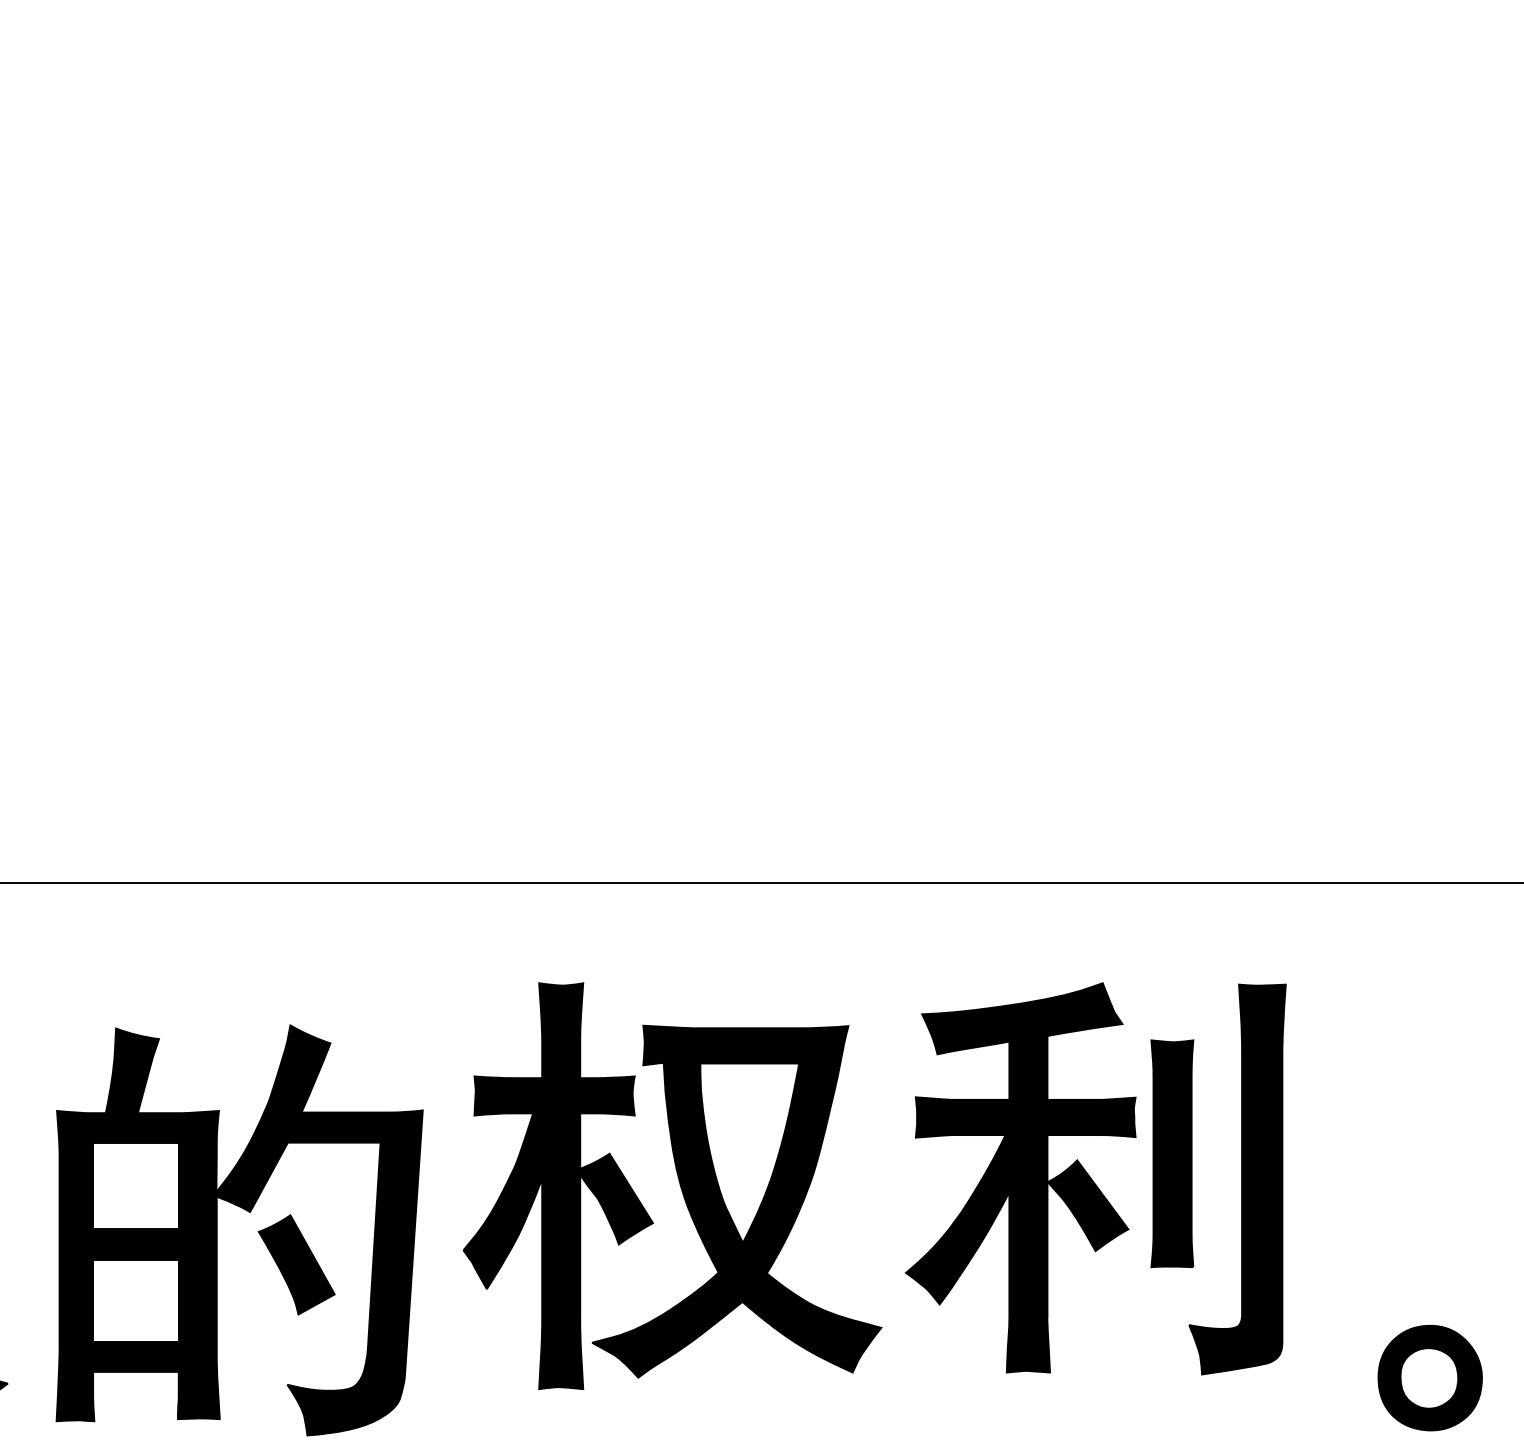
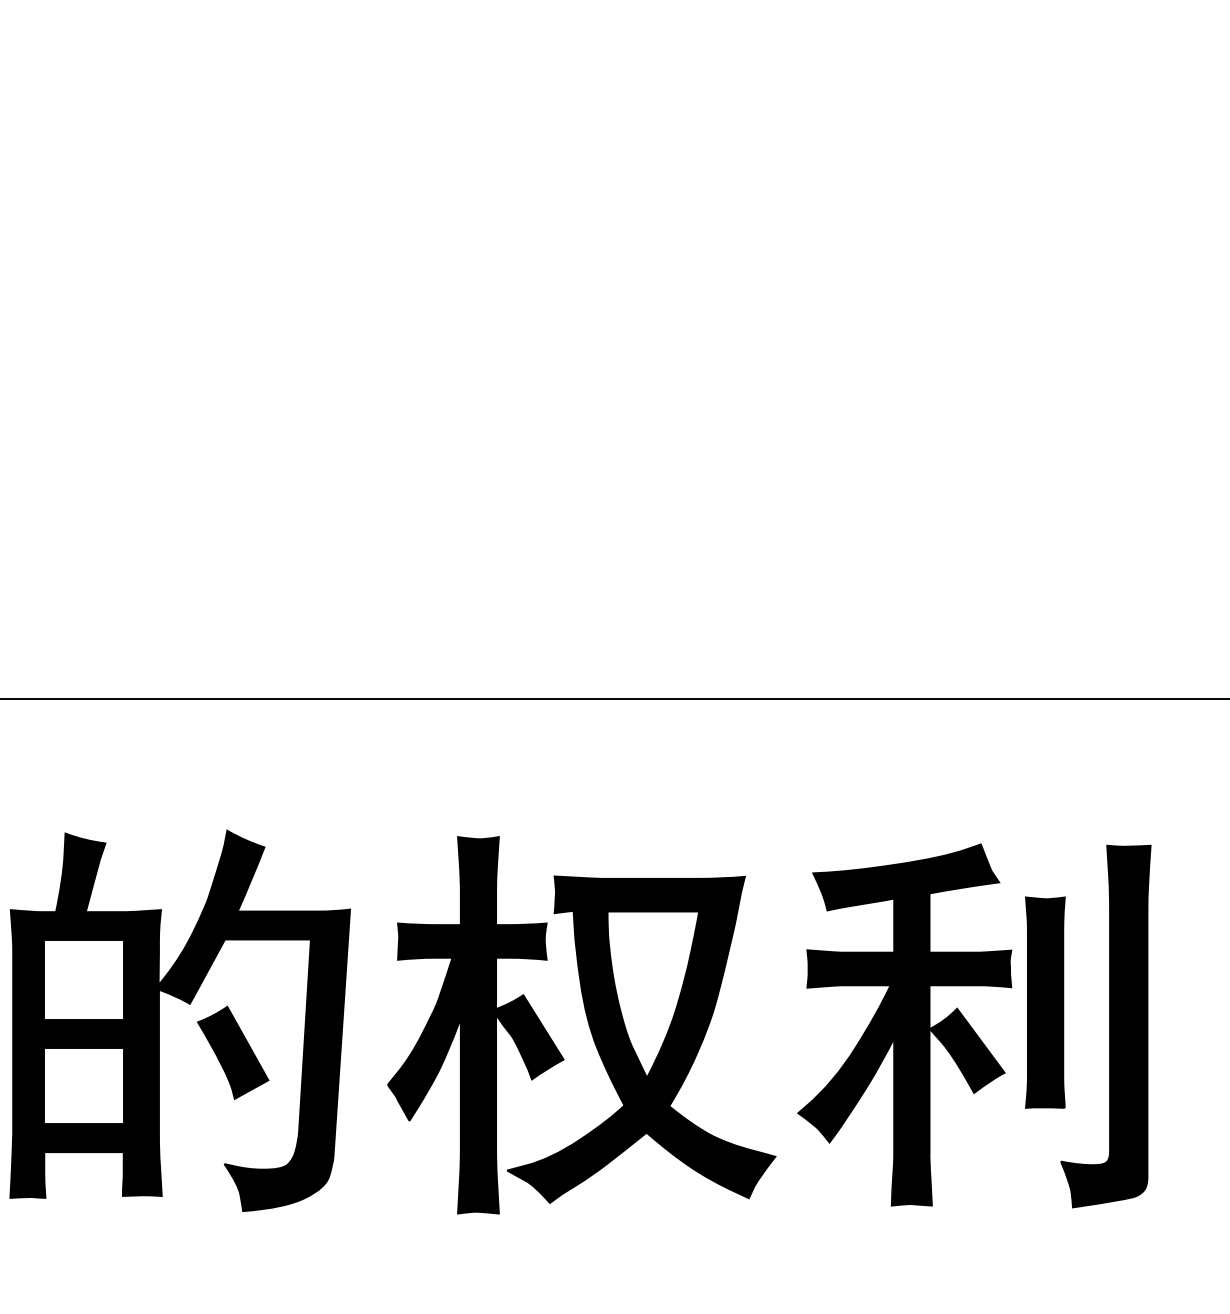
part: (1095, 1178) -> (974, 1025), moved
part: (679, 1185) -> (588, 1024), moved

